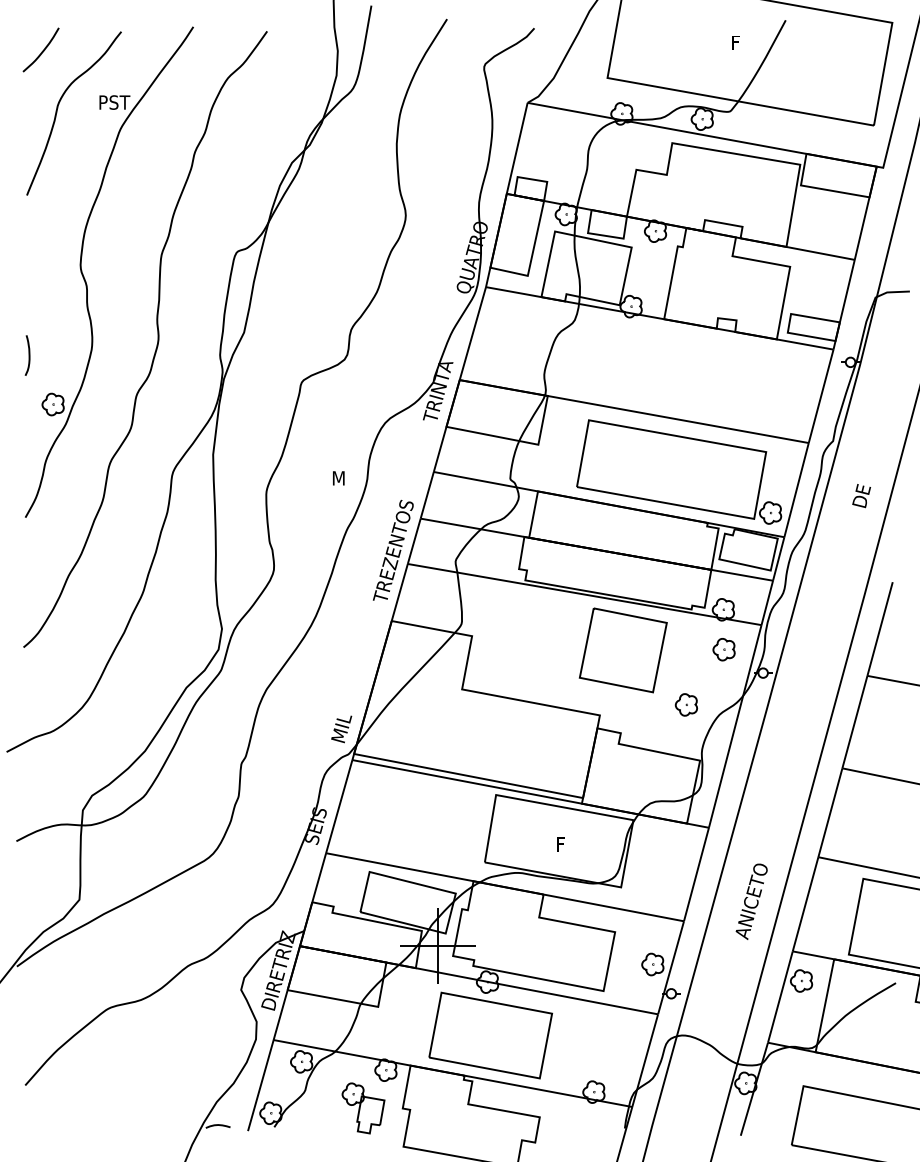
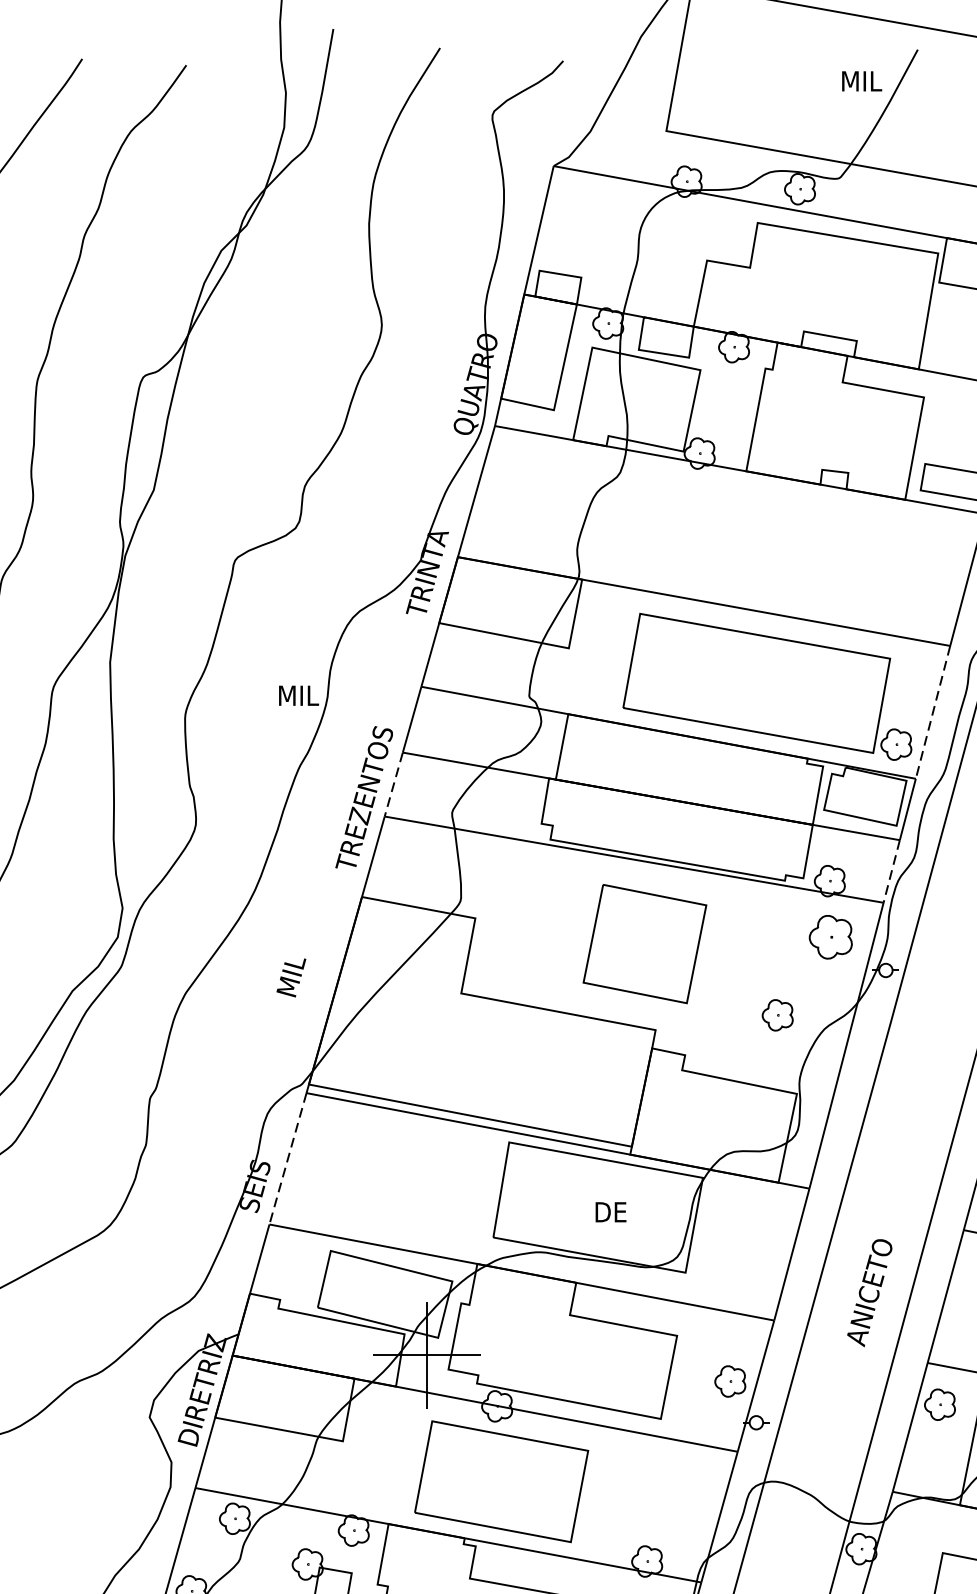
text: (746, 42) -> (862, 80), F -> MIL
text: (354, 478) -> (309, 695), M -> MIL
line: (796, 490) -> (932, 712), solid -> dashed
line: (414, 541) -> (394, 784), solid -> dashed
line: (767, 602) -> (892, 870), solid -> dashed
part: (723, 649) -> (829, 937), size x1.4
part: (622, 650) -> (643, 944), moved
text: (341, 729) -> (291, 978), moved
line: (339, 807) -> (288, 1160), solid -> dashed
text: (568, 844) -> (611, 1212), F -> DE

